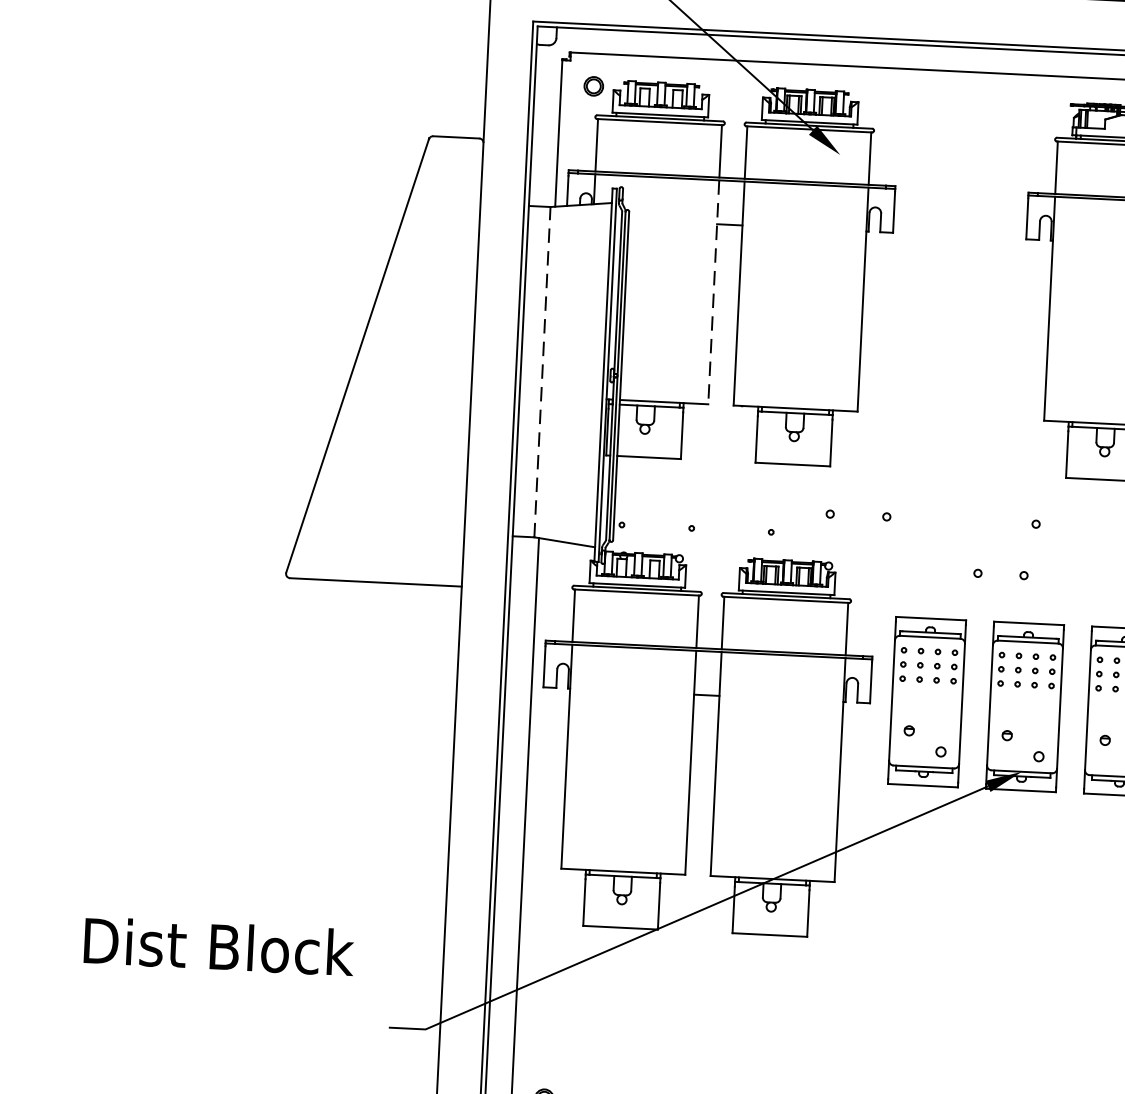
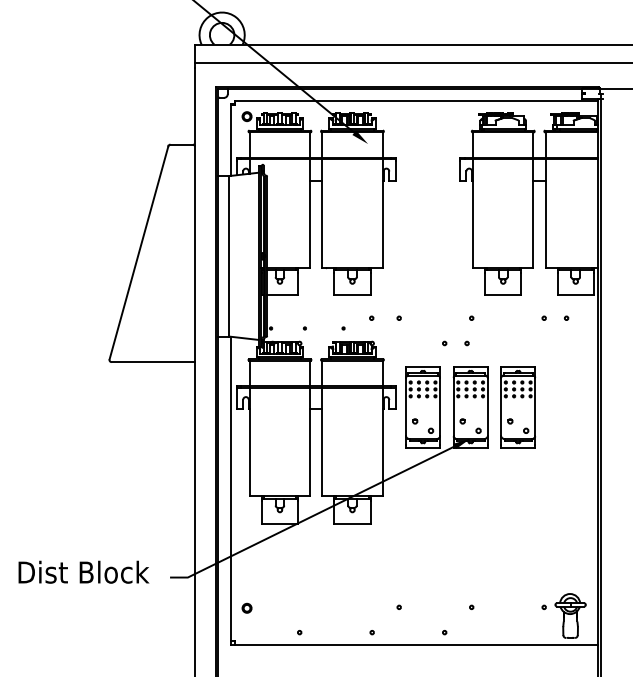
line: (714, 294) -> (310, 214), dashed -> solid
line: (541, 370) -> (228, 255), dashed -> solid
text: (218, 944) -> (83, 571), moved

